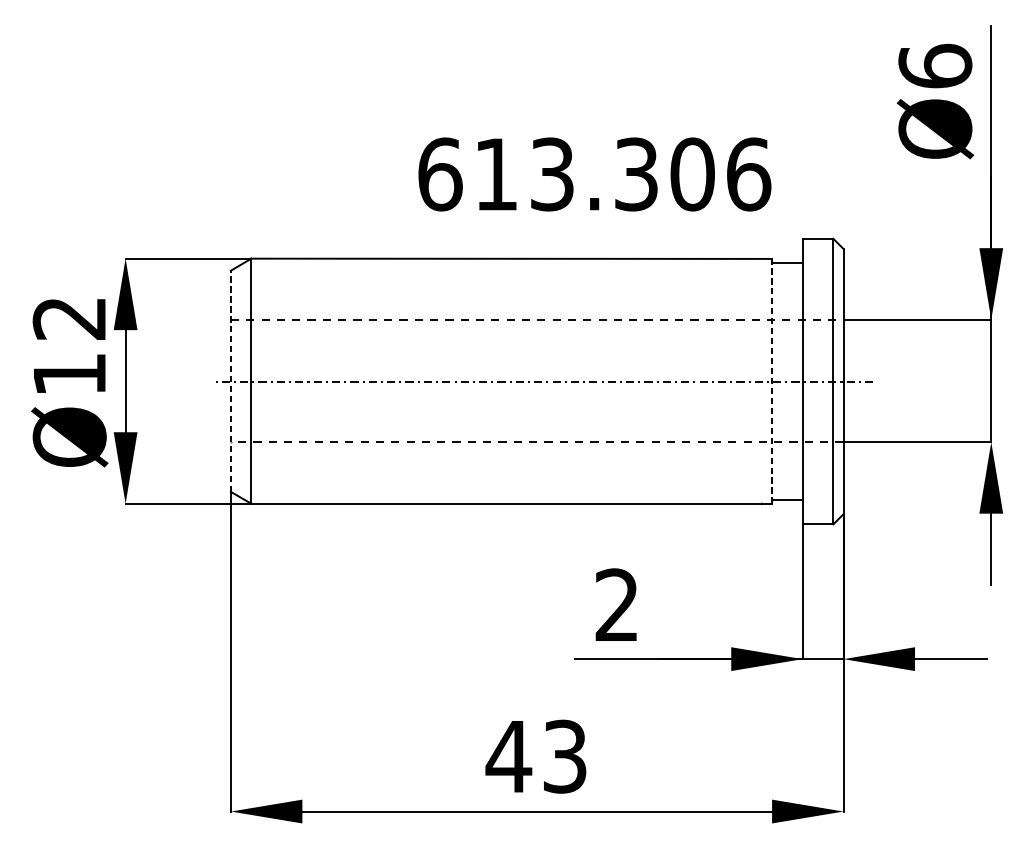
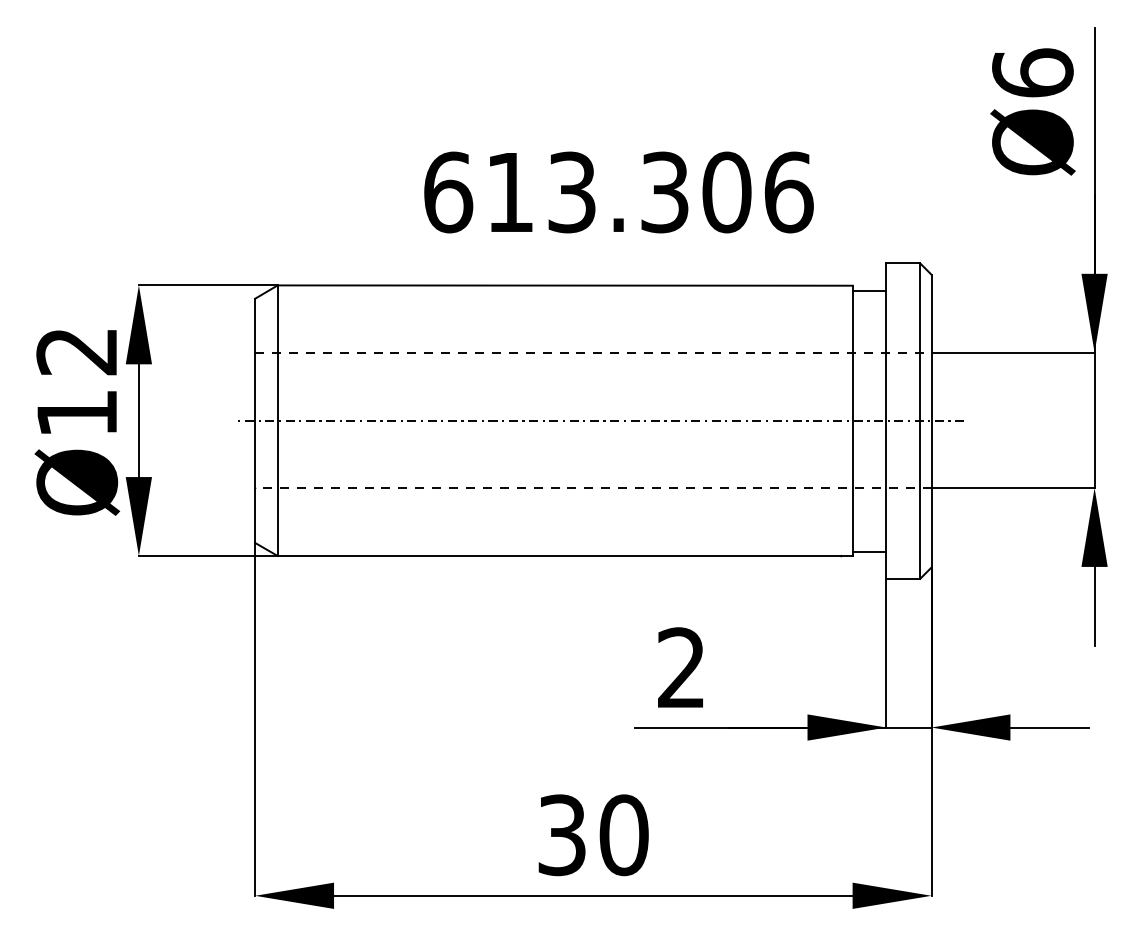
text: (594, 174) -> (618, 192), moved
line: (231, 381) -> (255, 420), dashed -> solid
line: (771, 381) -> (852, 420), dashed -> solid
text: (536, 756) -> (592, 835), 43 -> 30

